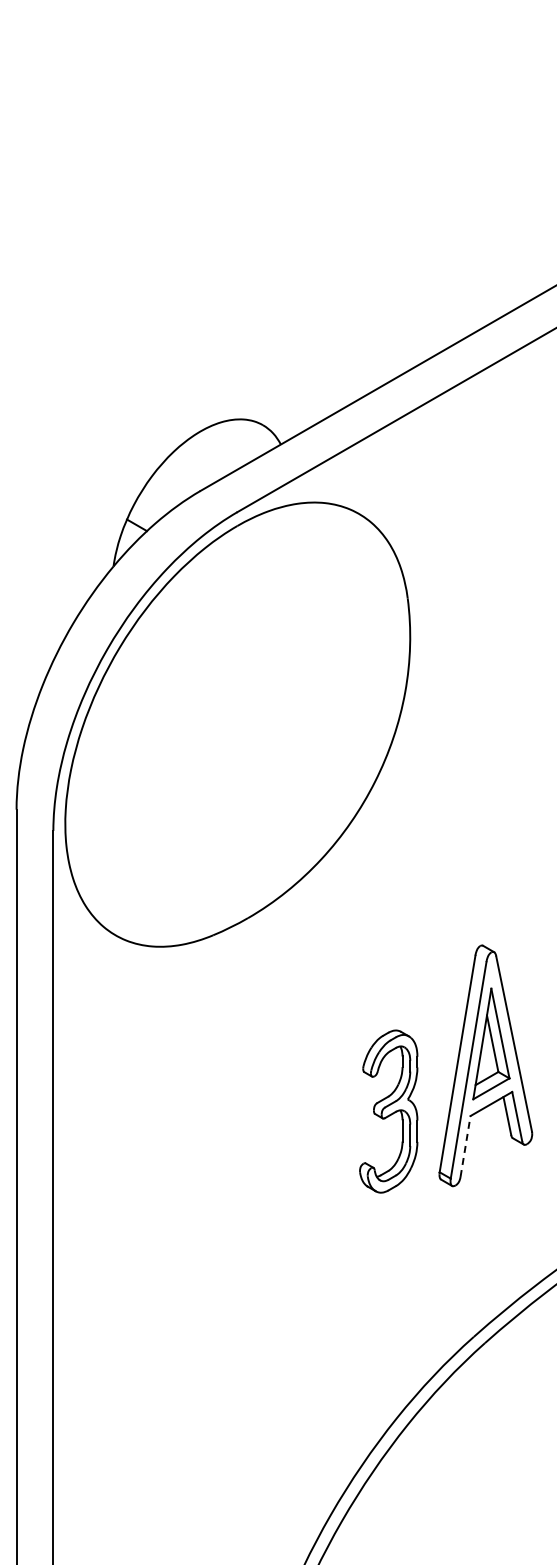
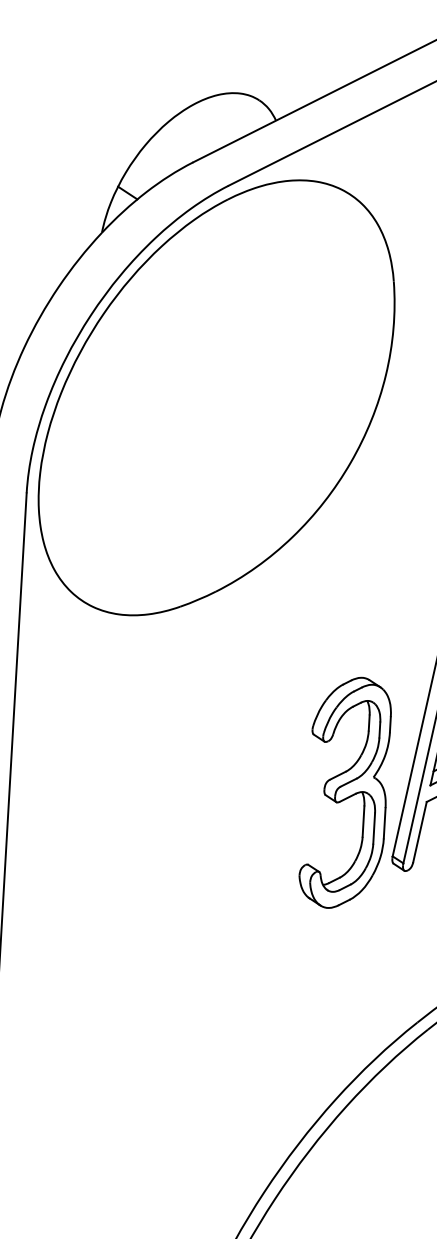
part: (388, 1111) -> (345, 792), size x1.43
line: (465, 1146) -> (419, 832), dashed -> solid

